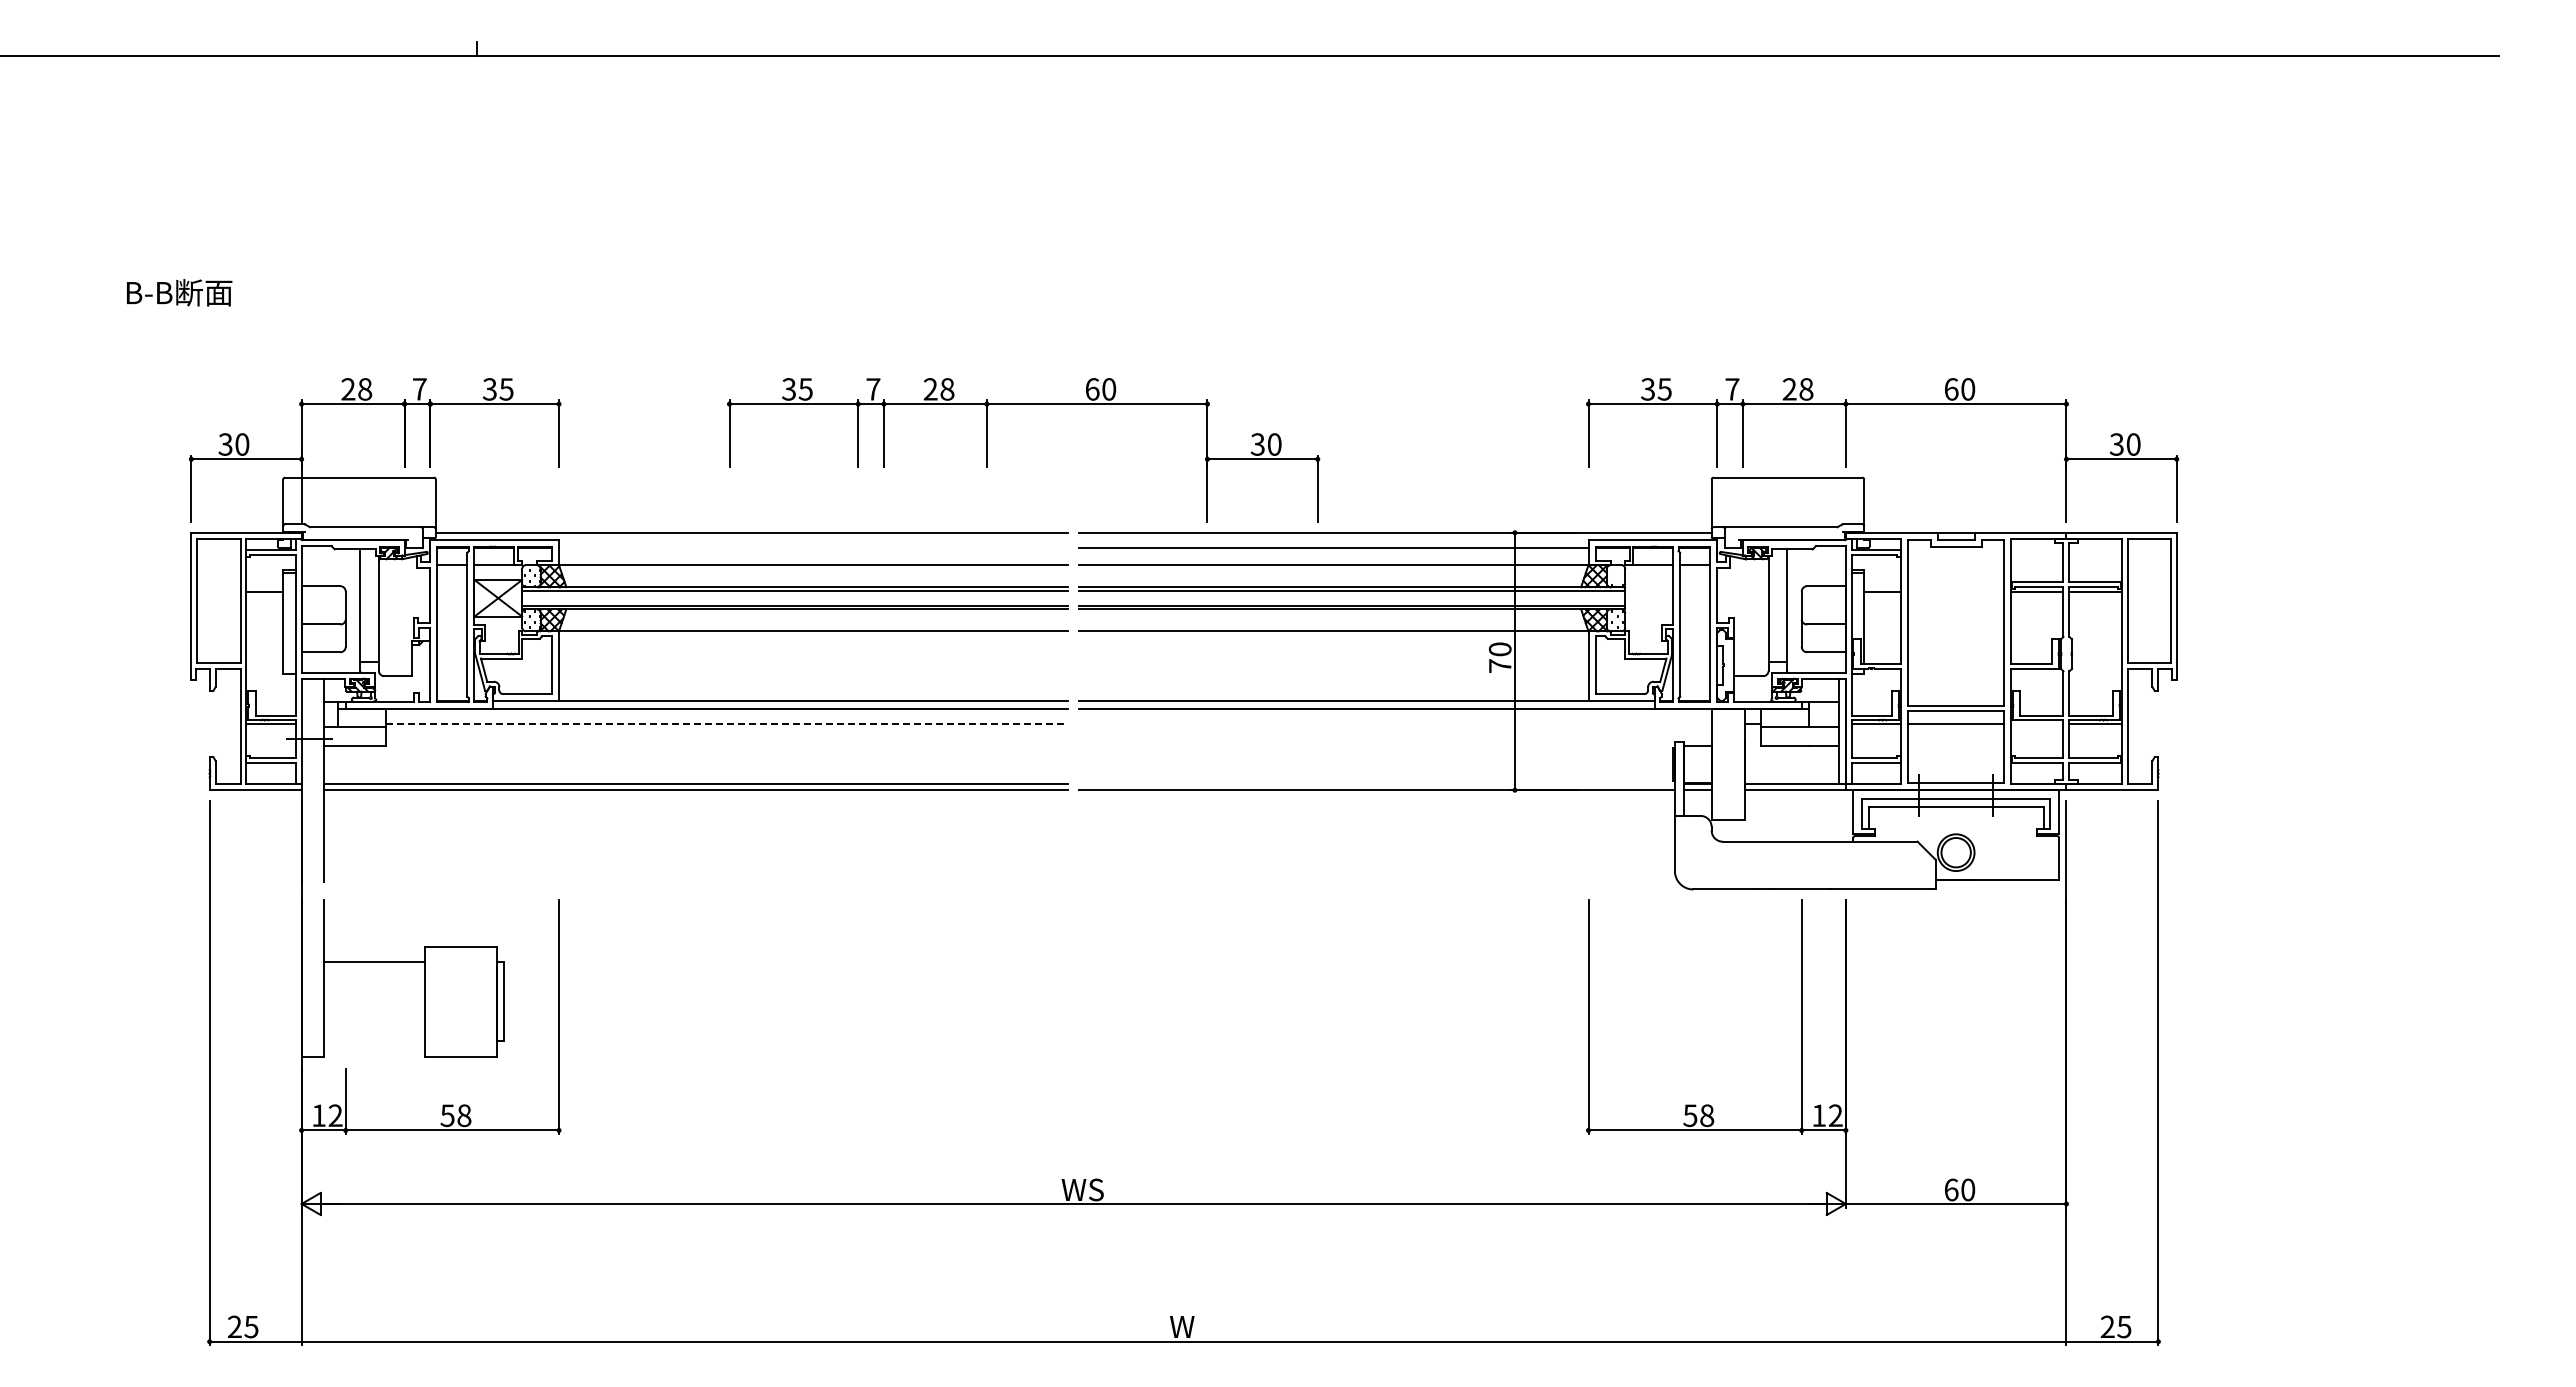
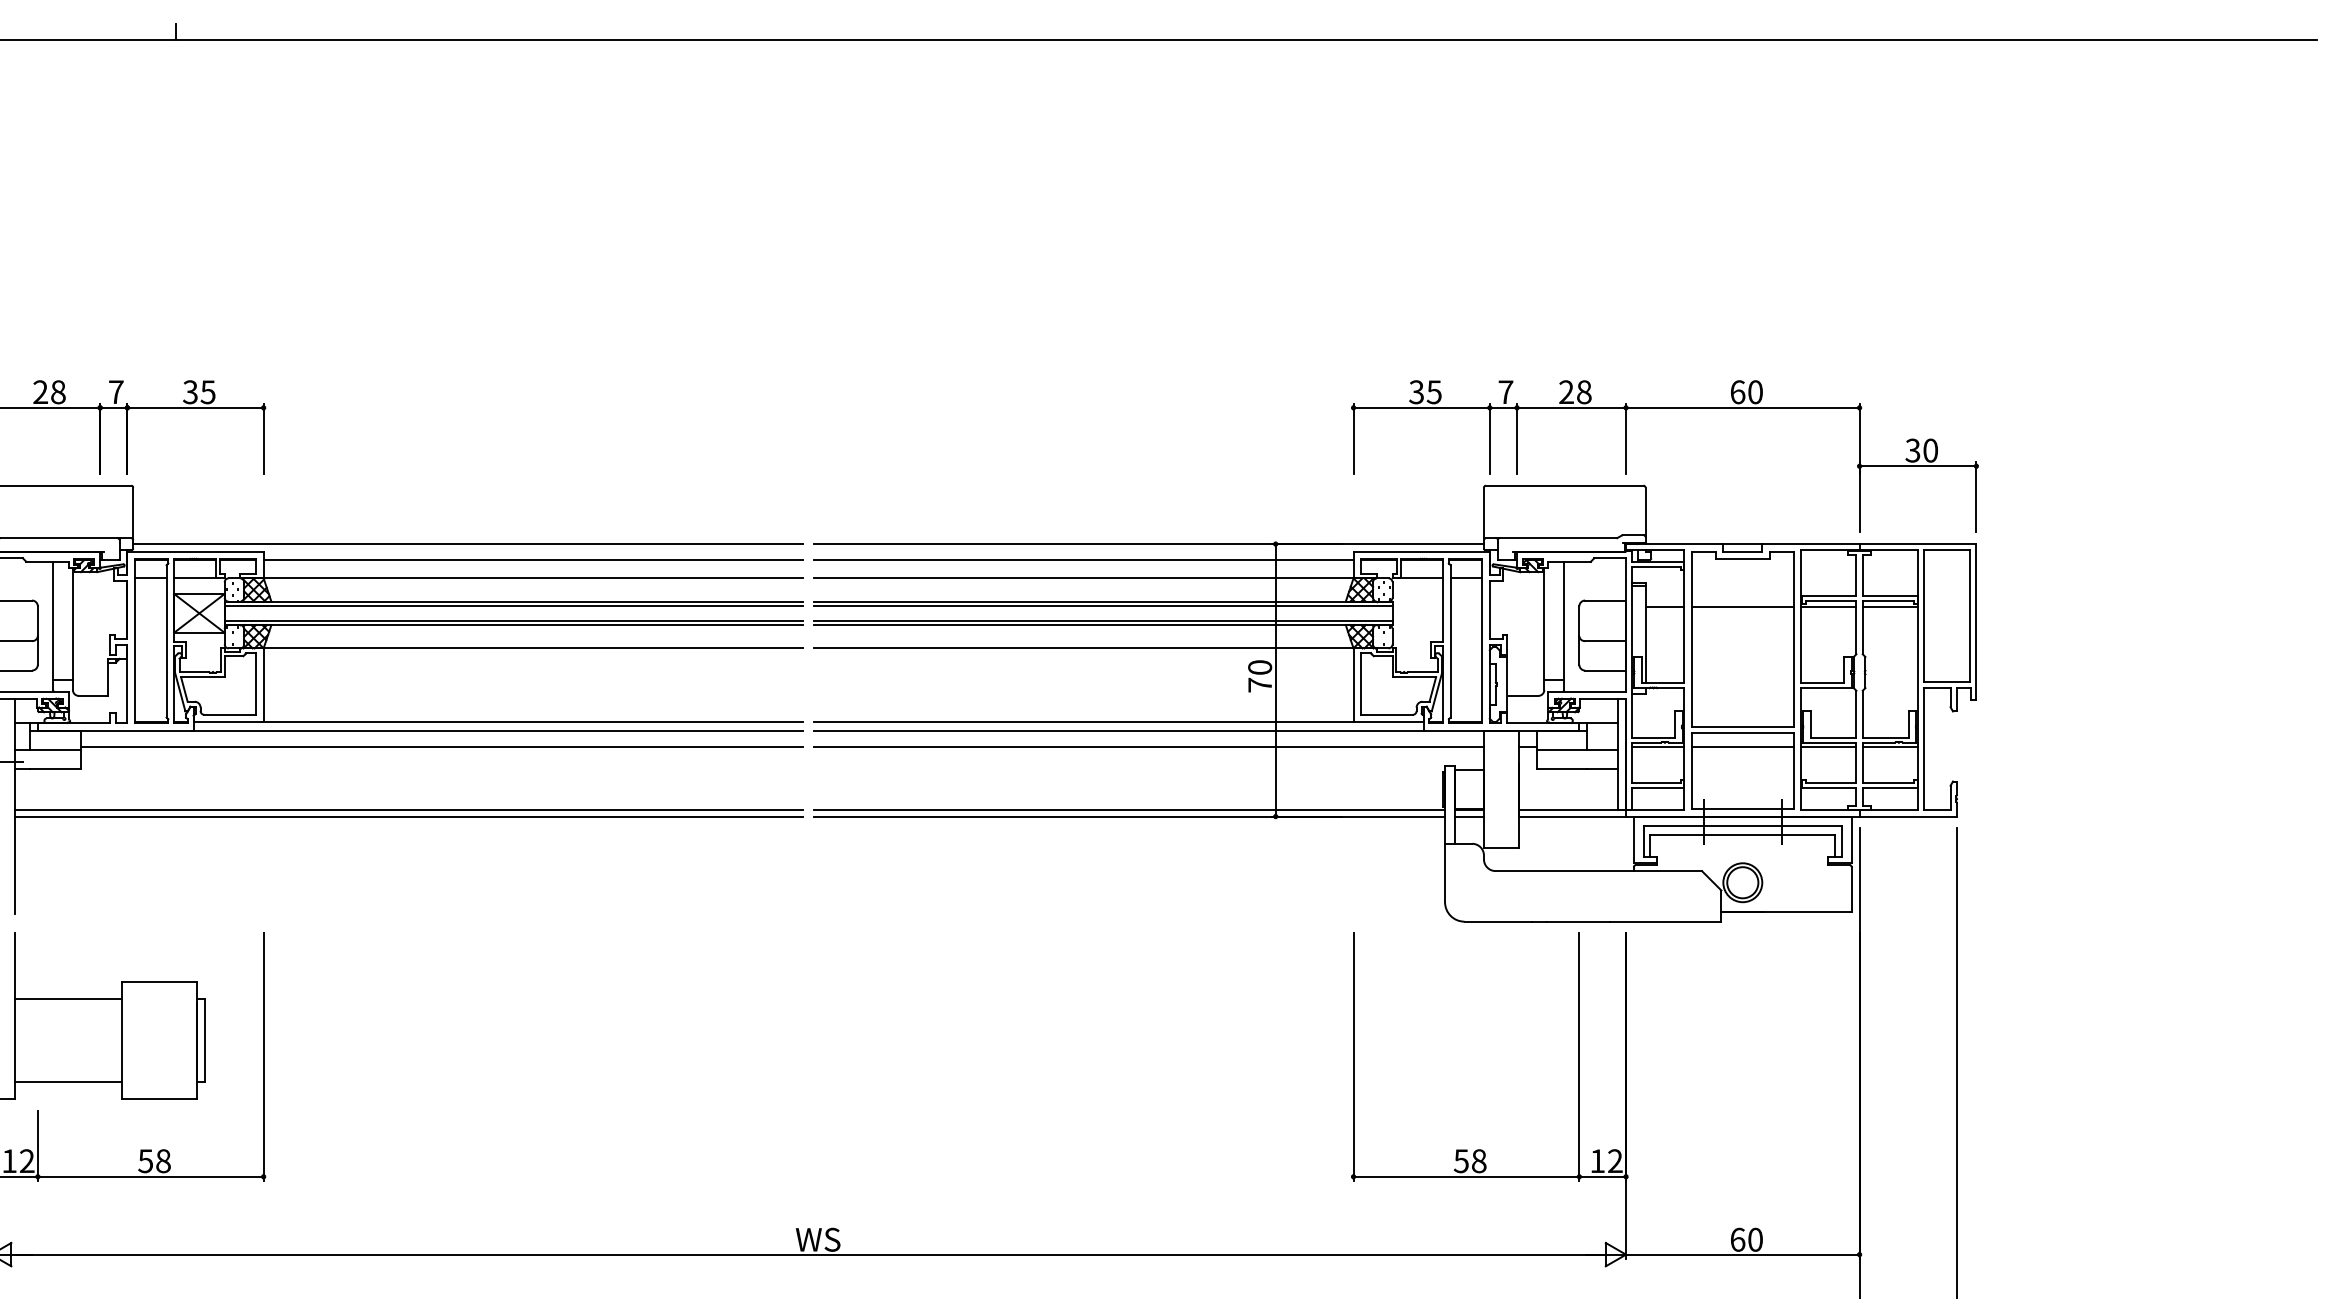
part: (987, 450) -> (717, 456), removed
line: (813, 548) -> (533, 560), added
line: (1956, 592) -> (1743, 607), added
line: (727, 724) -> (442, 747), dashed -> solid
line: (1395, 724) -> (1149, 747), added
line: (2037, 724) -> (1828, 747), added
line: (1376, 784) -> (1129, 810), added
line: (373, 1041) -> (67, 1082), added

